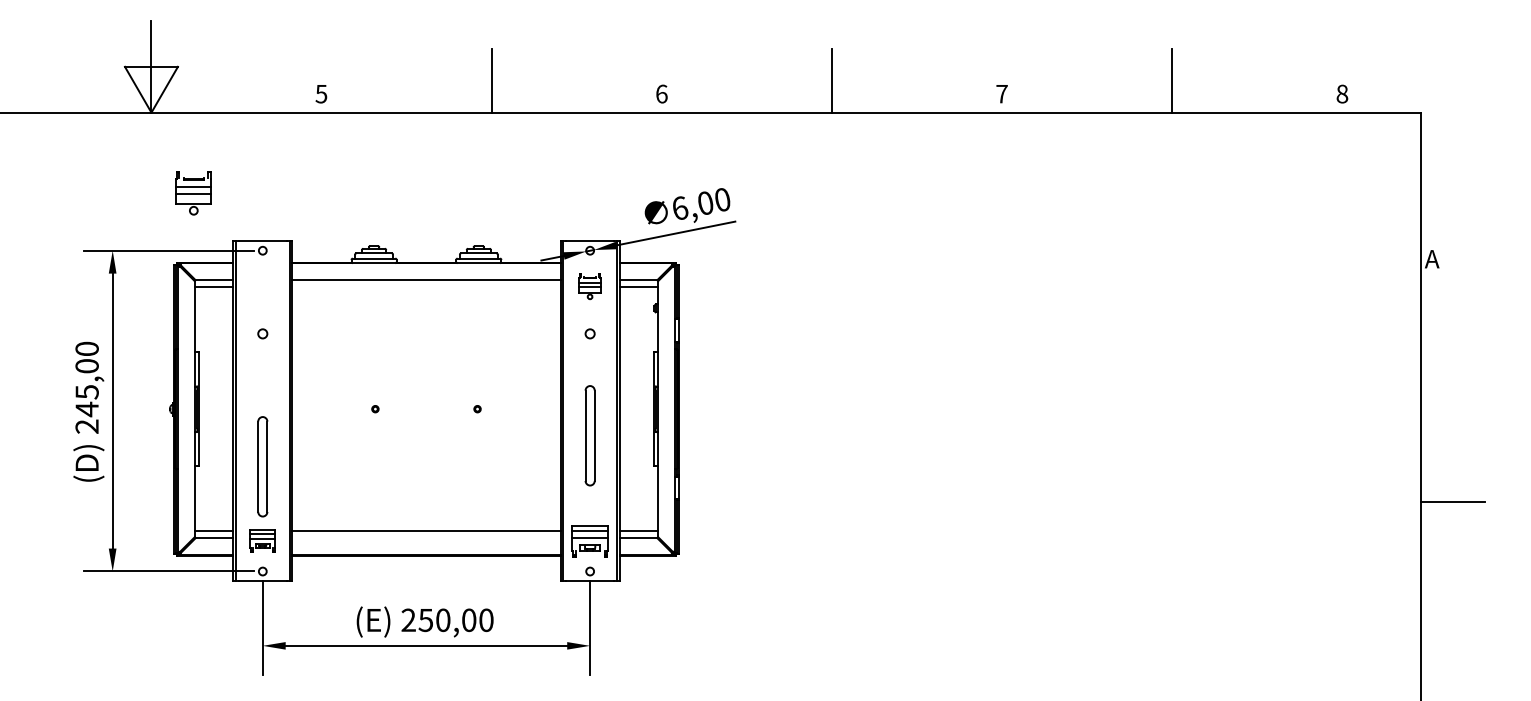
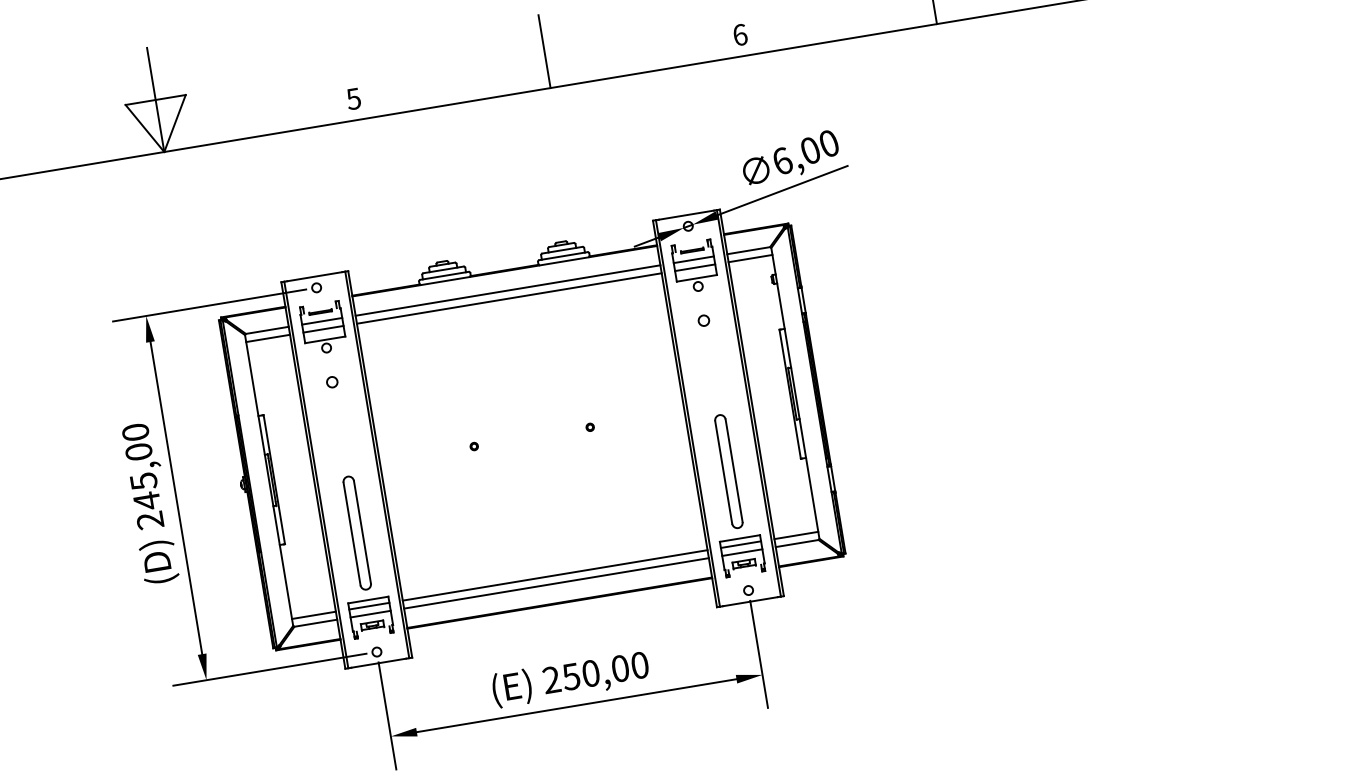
part: (193, 193) -> (323, 328), moved
part: (589, 286) -> (694, 267), size x1.67
line: (426, 287) -> (509, 298), added
part: (589, 435) -> (728, 471), moved
line: (426, 538) -> (556, 583), added
part: (262, 541) -> (370, 618), size x1.43

